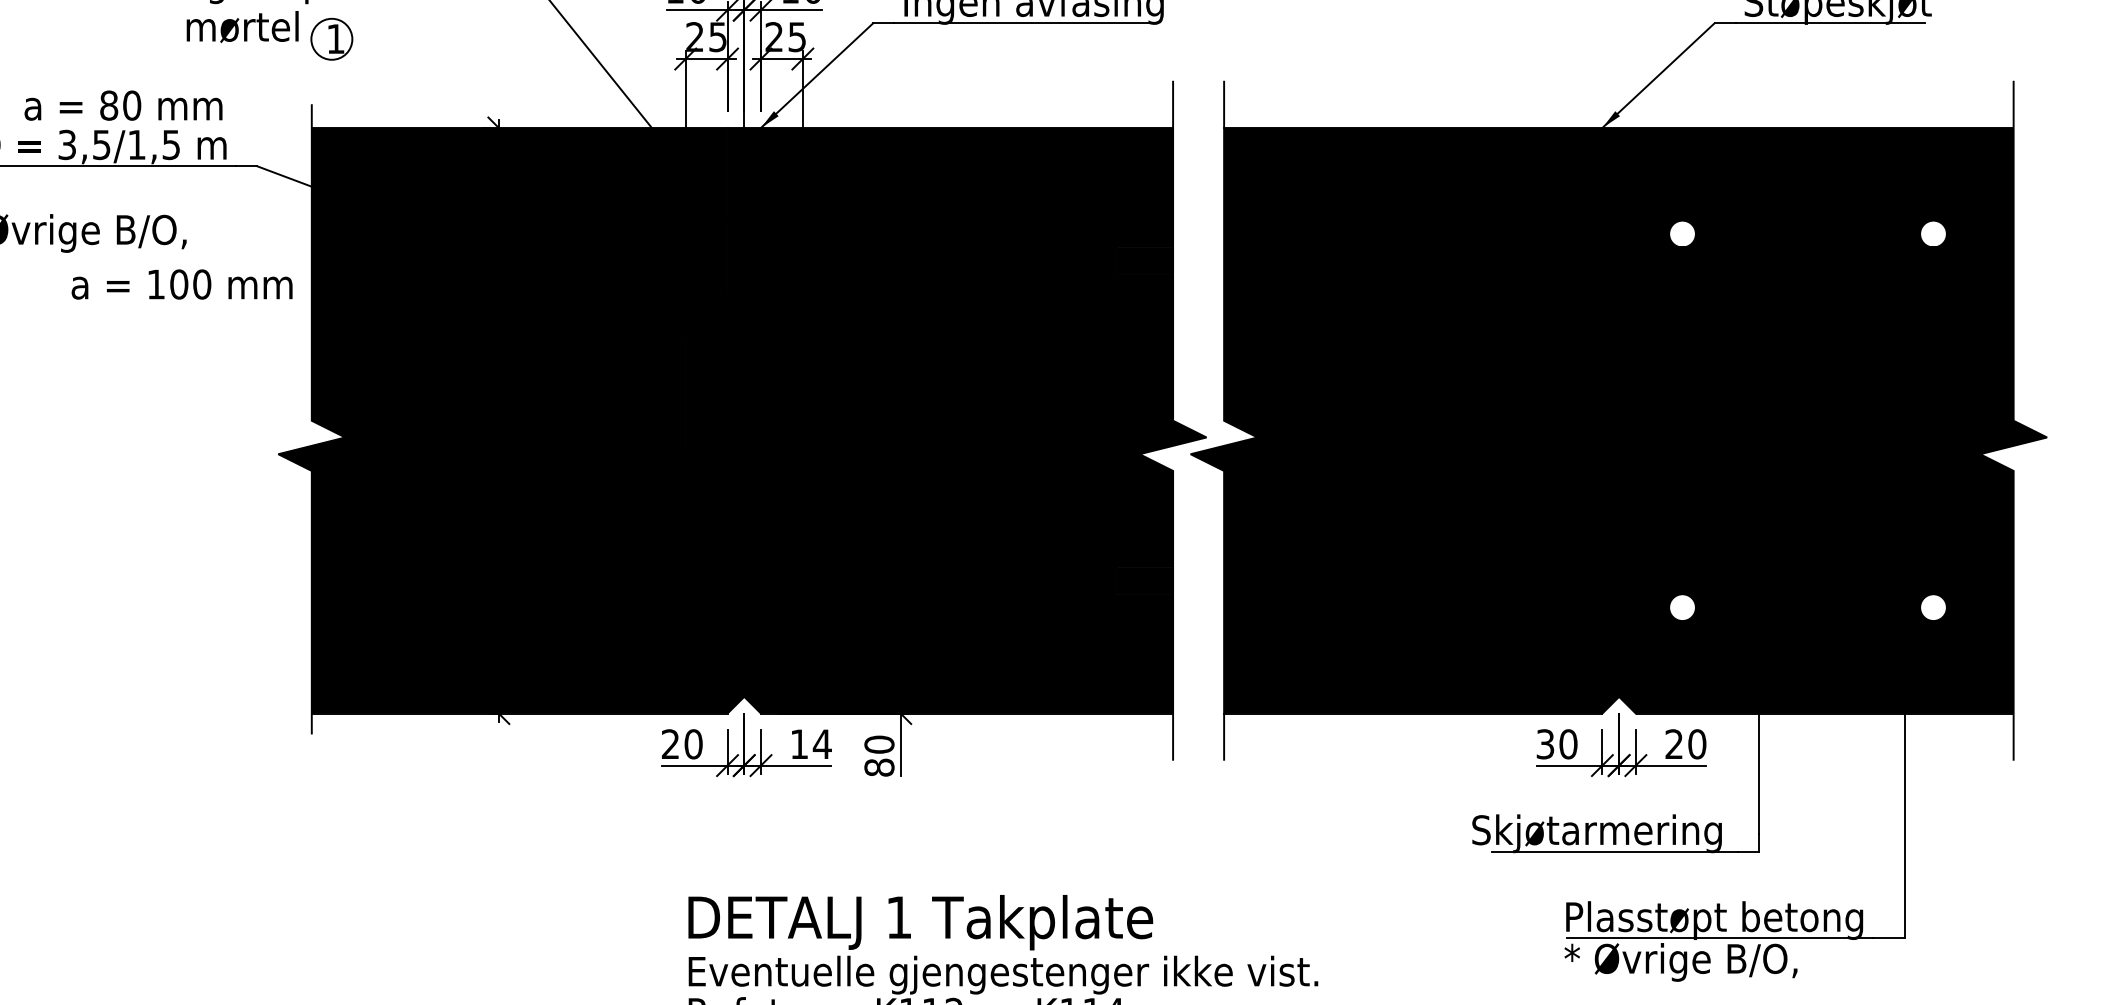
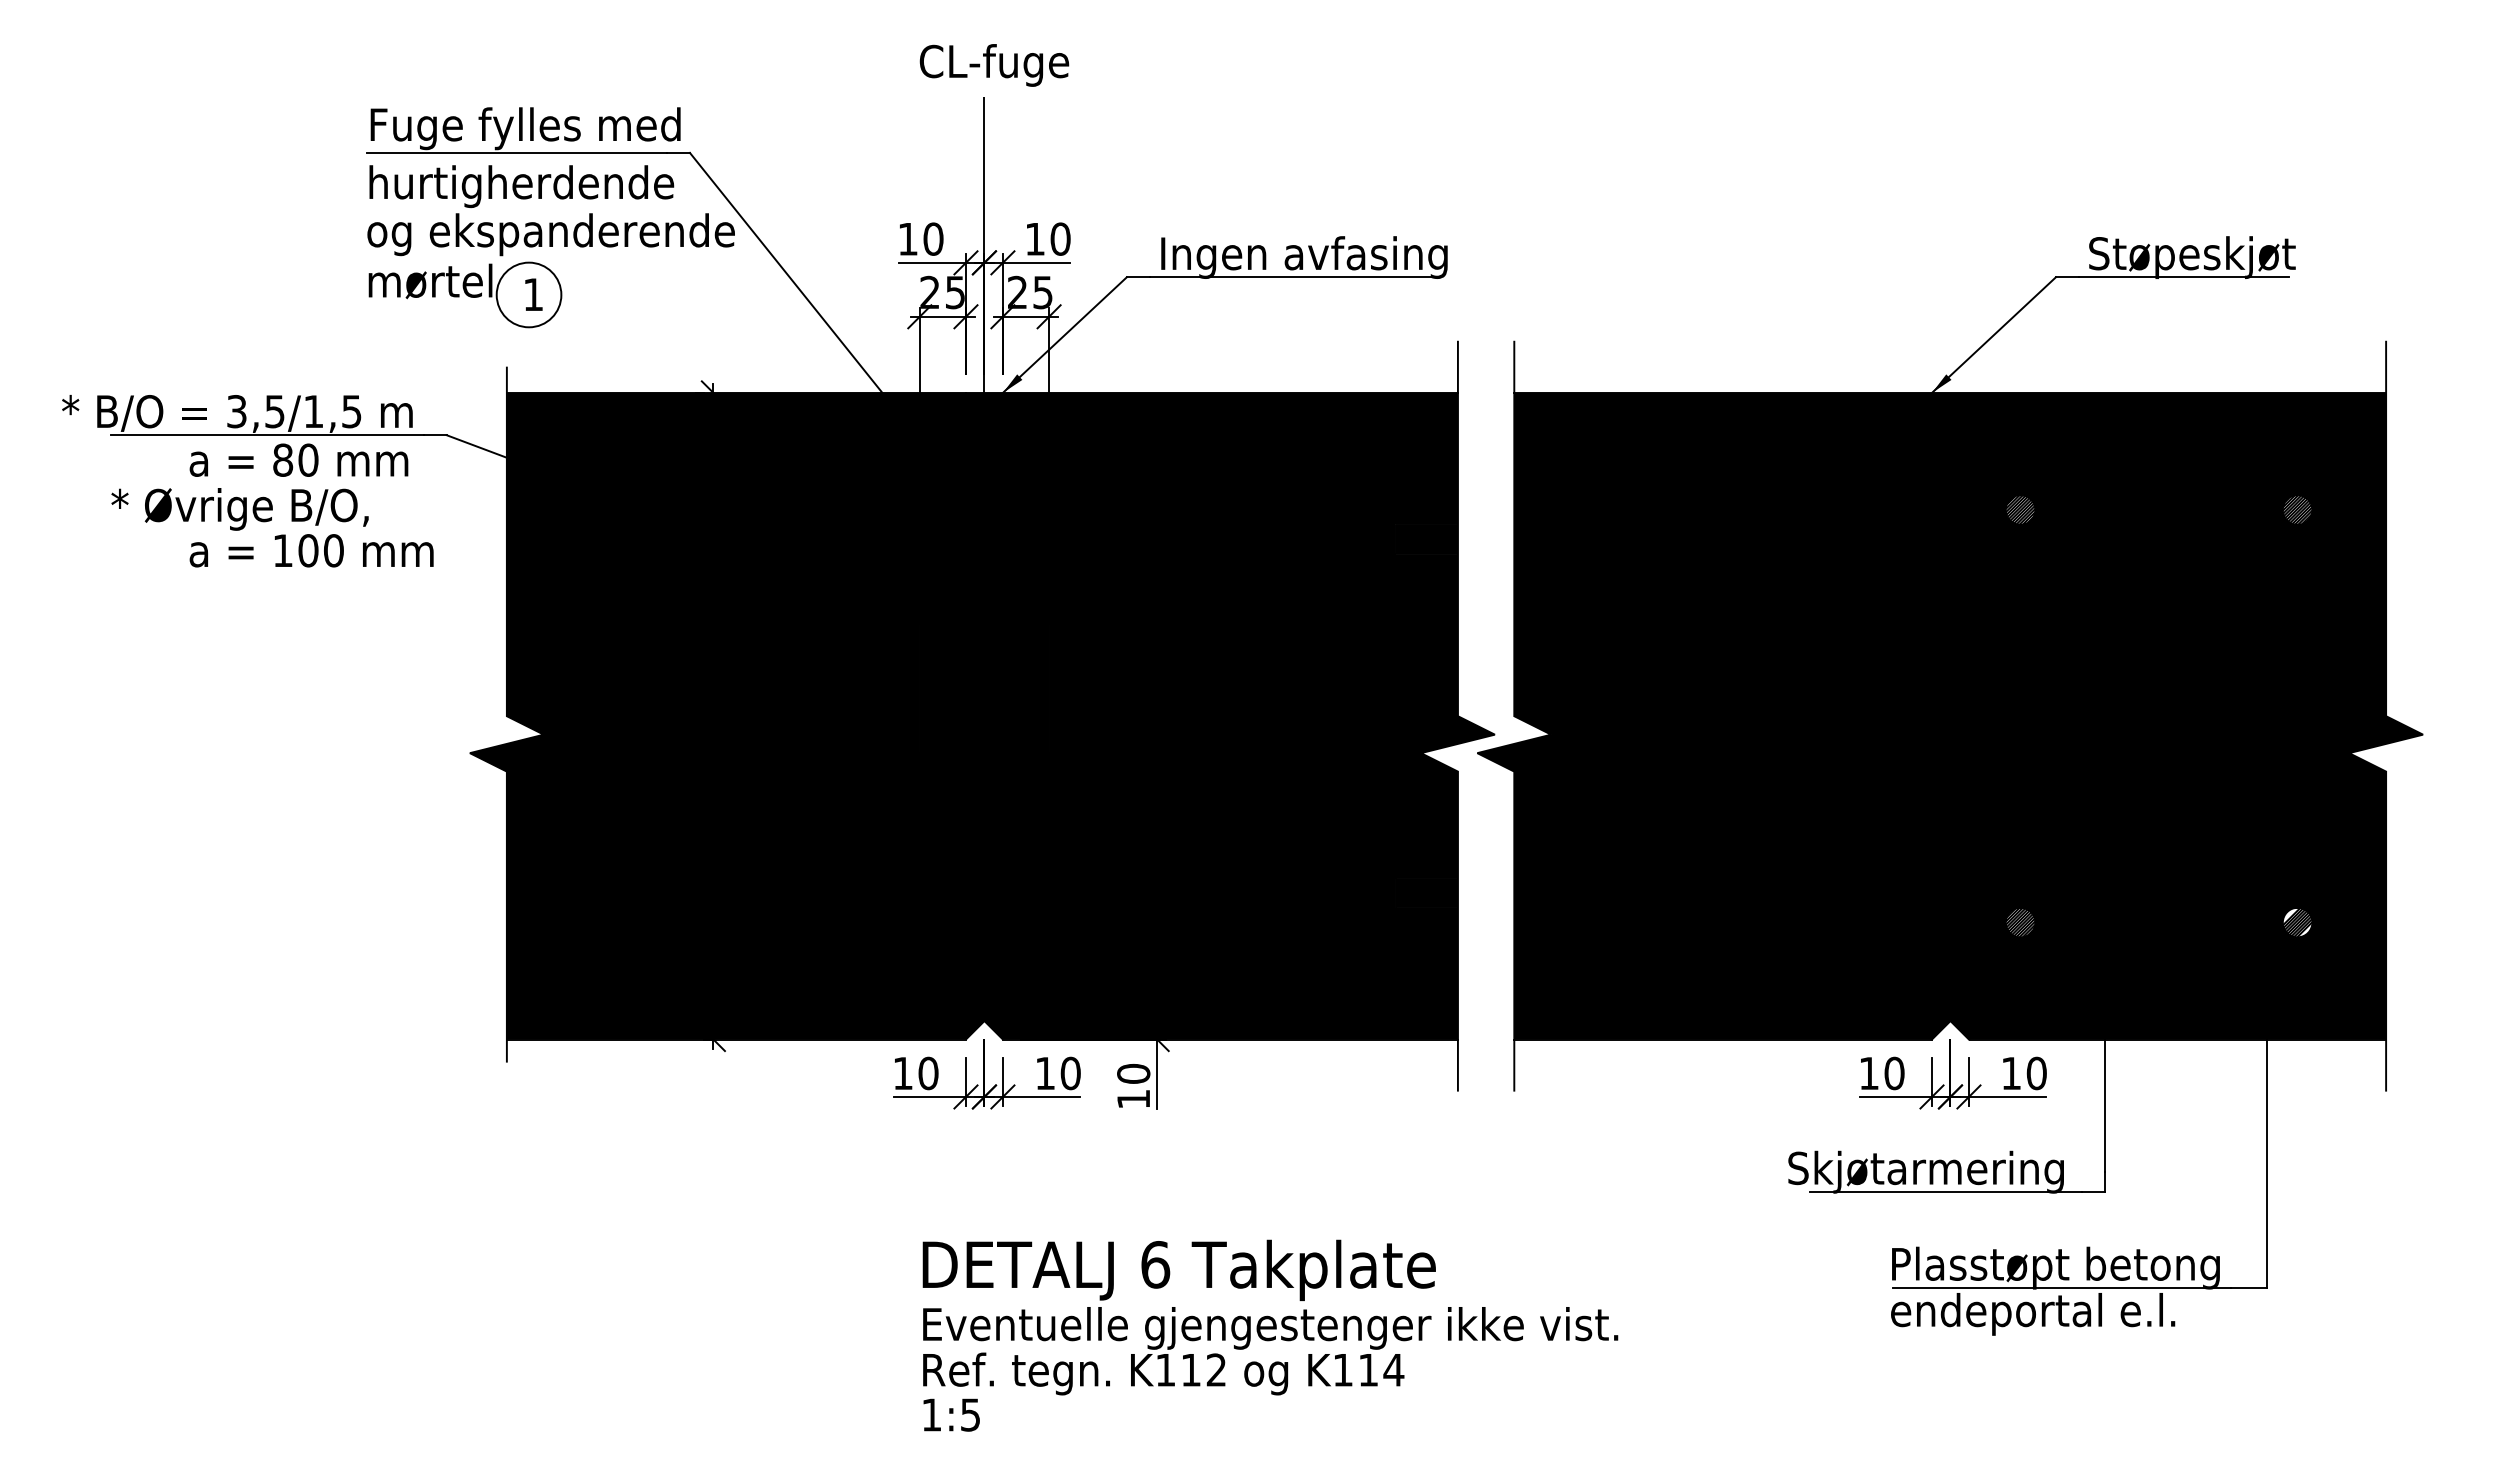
circle: (331, 38) -> (528, 294), size x1.43
text: (123, 104) -> (298, 459), moved
hatch: (1682, 233) -> (2020, 509), added
hatch: (1933, 233) -> (2297, 509), added
text: (181, 284) -> (311, 550), moved
hatch: (1682, 607) -> (2020, 922), added
hatch: (1933, 607) -> (2297, 922), added
text: (670, 743) -> (902, 1072), 20 -> 10
text: (1673, 743) -> (2010, 1072), 20 -> 10
text: (822, 744) -> (1070, 1073), 14 -> 10
text: (1544, 744) -> (1868, 1073), 30 -> 10
text: (879, 767) -> (1133, 1099), 80 -> 10
text: (899, 917) -> (1155, 1264), 1 -> 6
text: (1693, 962) -> (2032, 1314), * Øvrige B/O, -> endeportal e.l.

